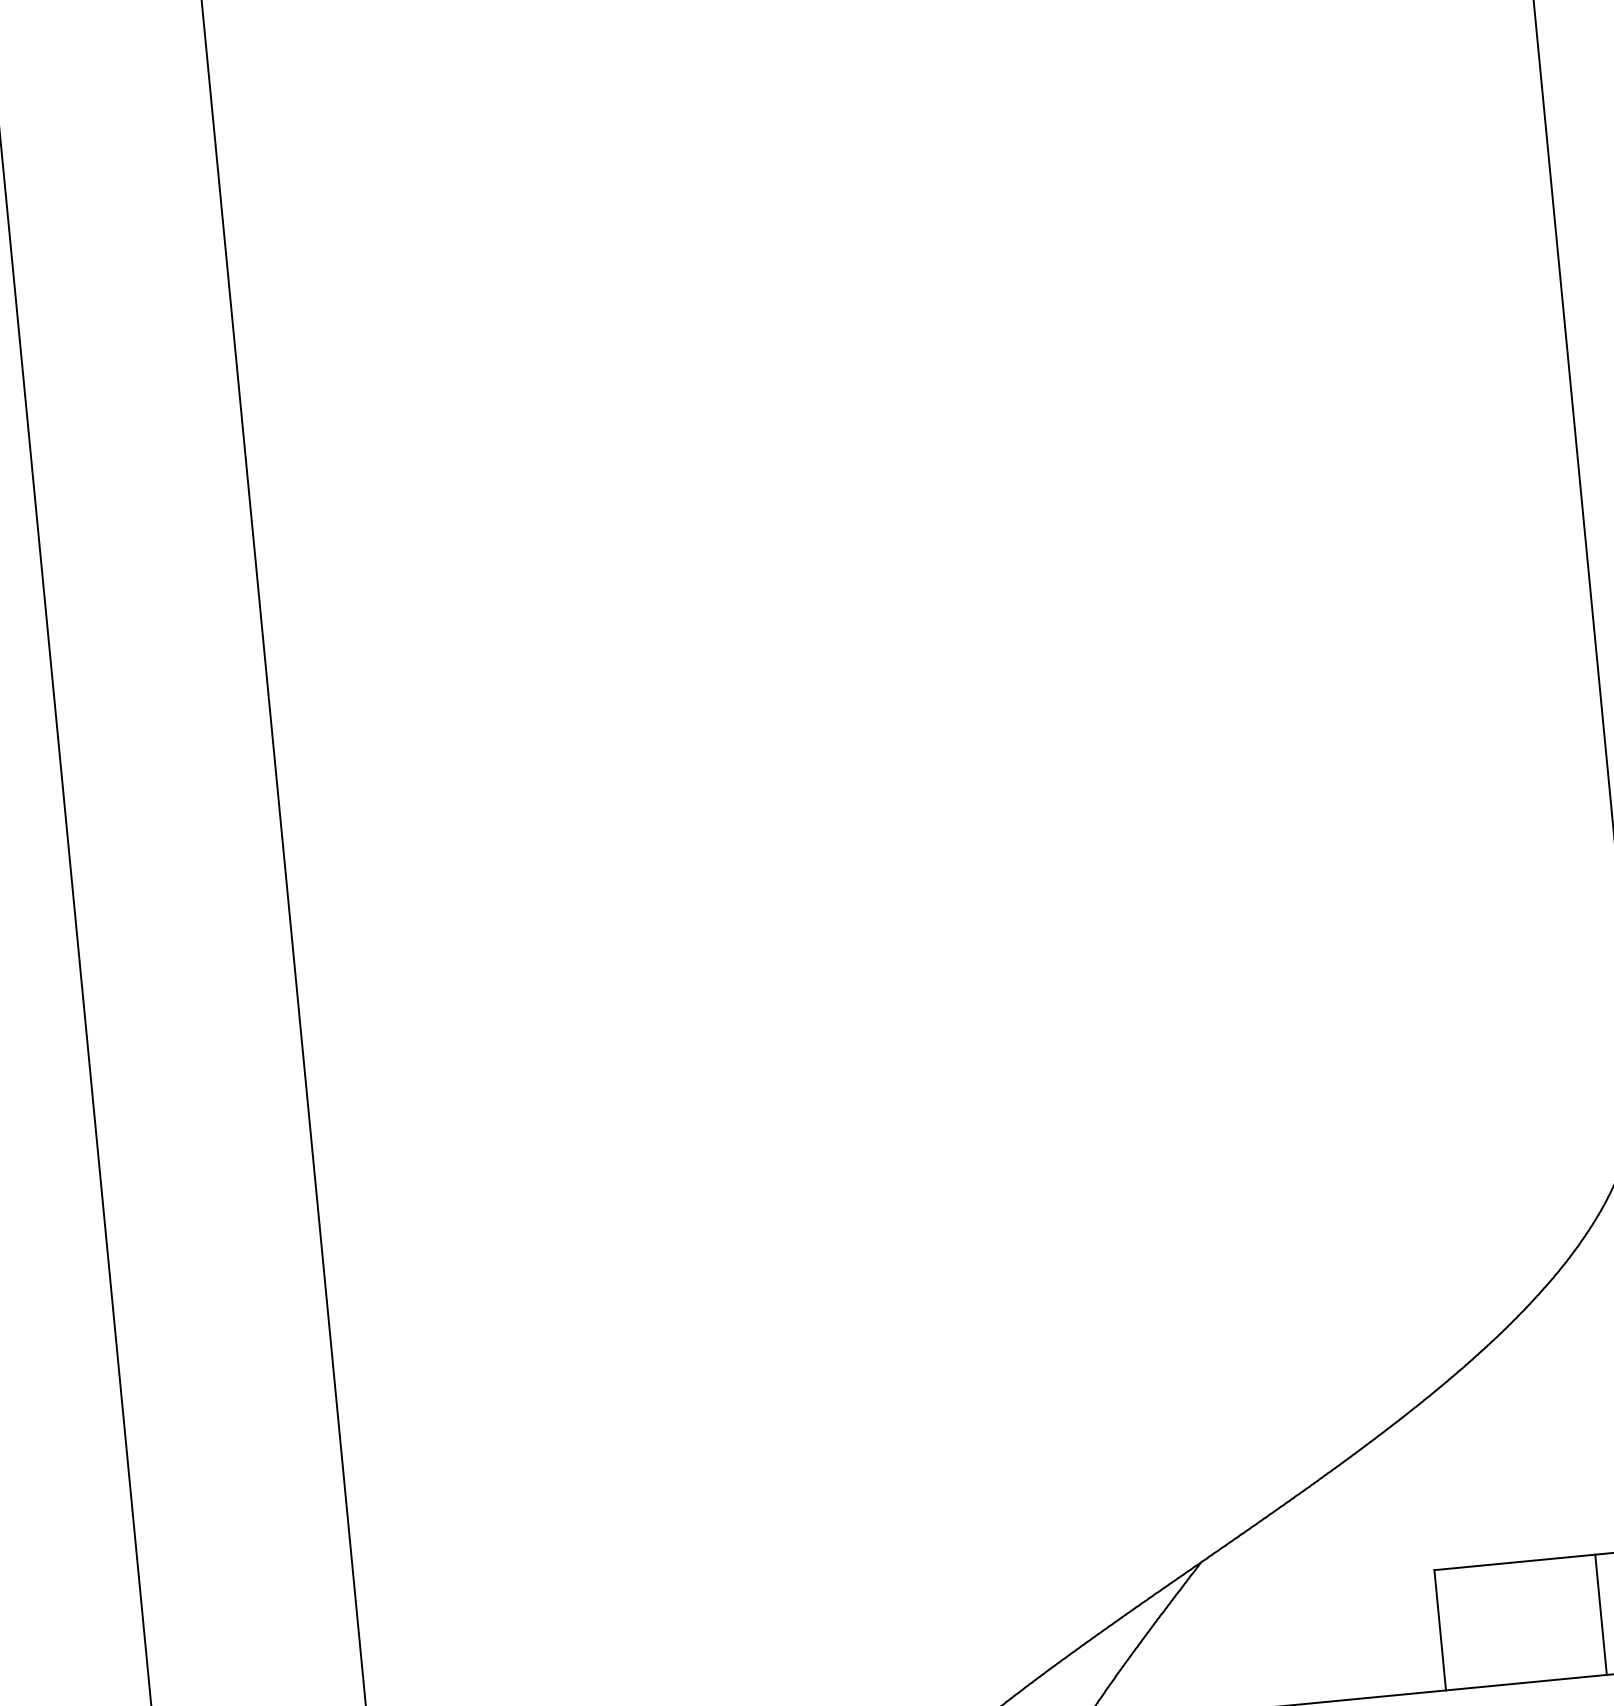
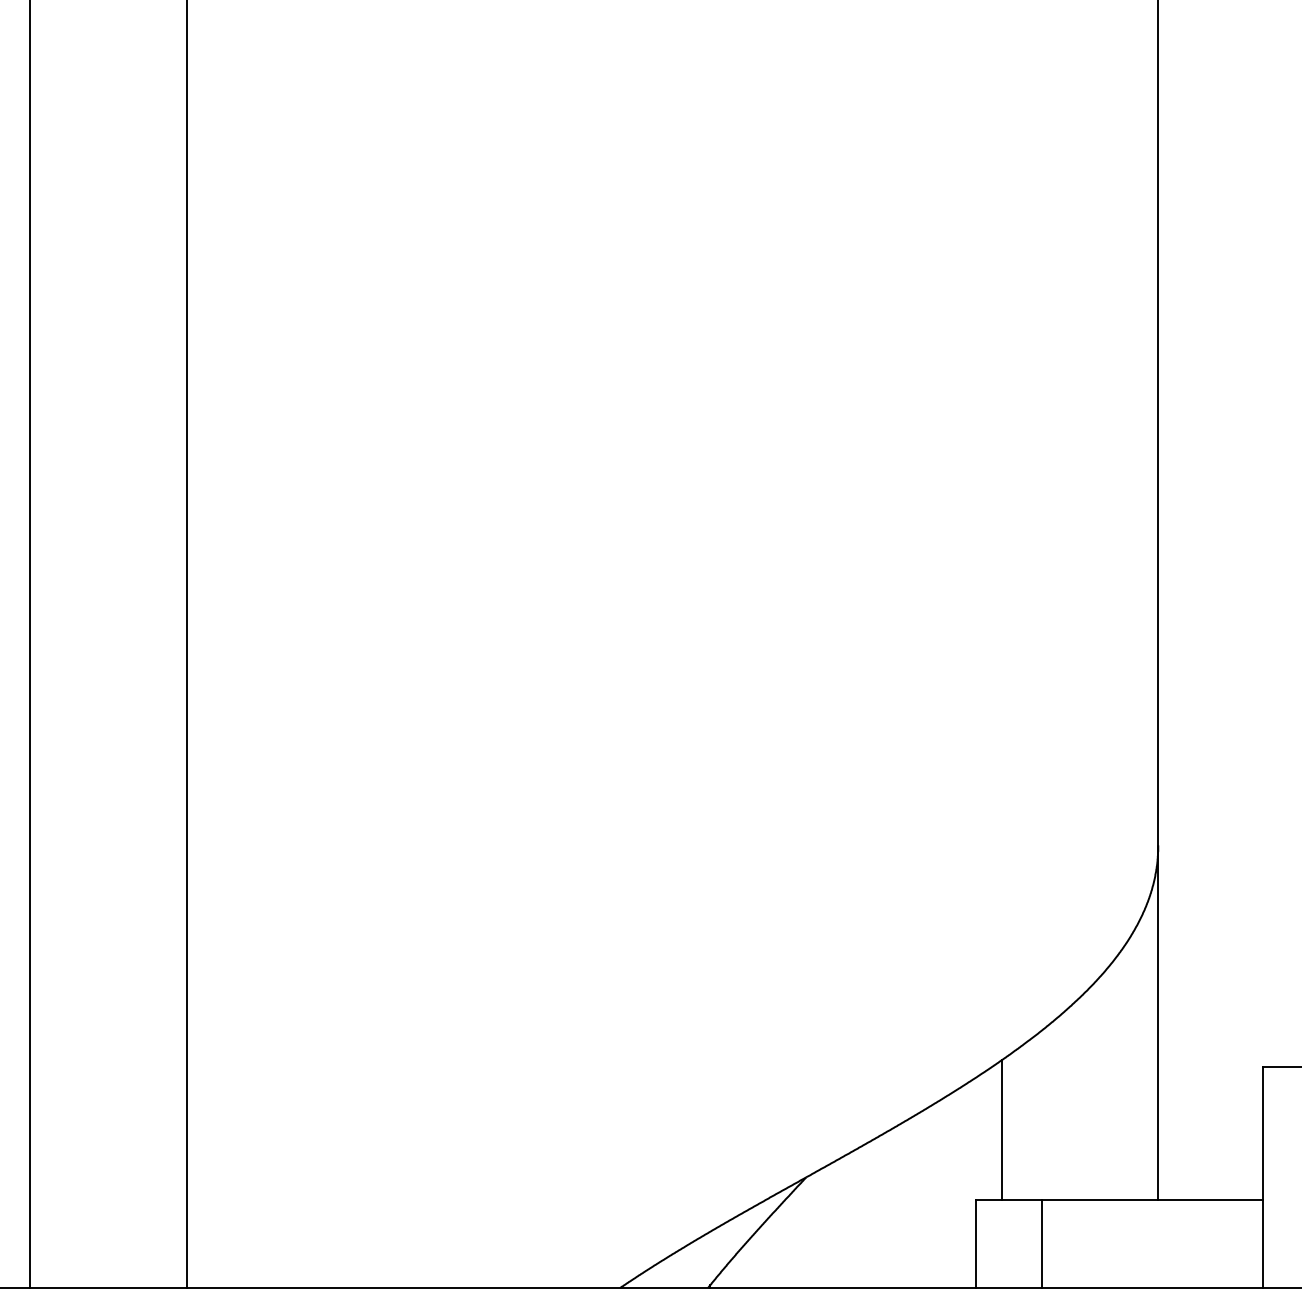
line: (1460, 1471) -> (1001, 1129), added
line: (1601, 1614) -> (1042, 1243), moved

